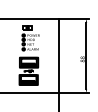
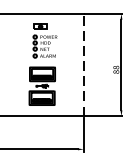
line: (59, 55) -> (84, 64), solid -> dashed

